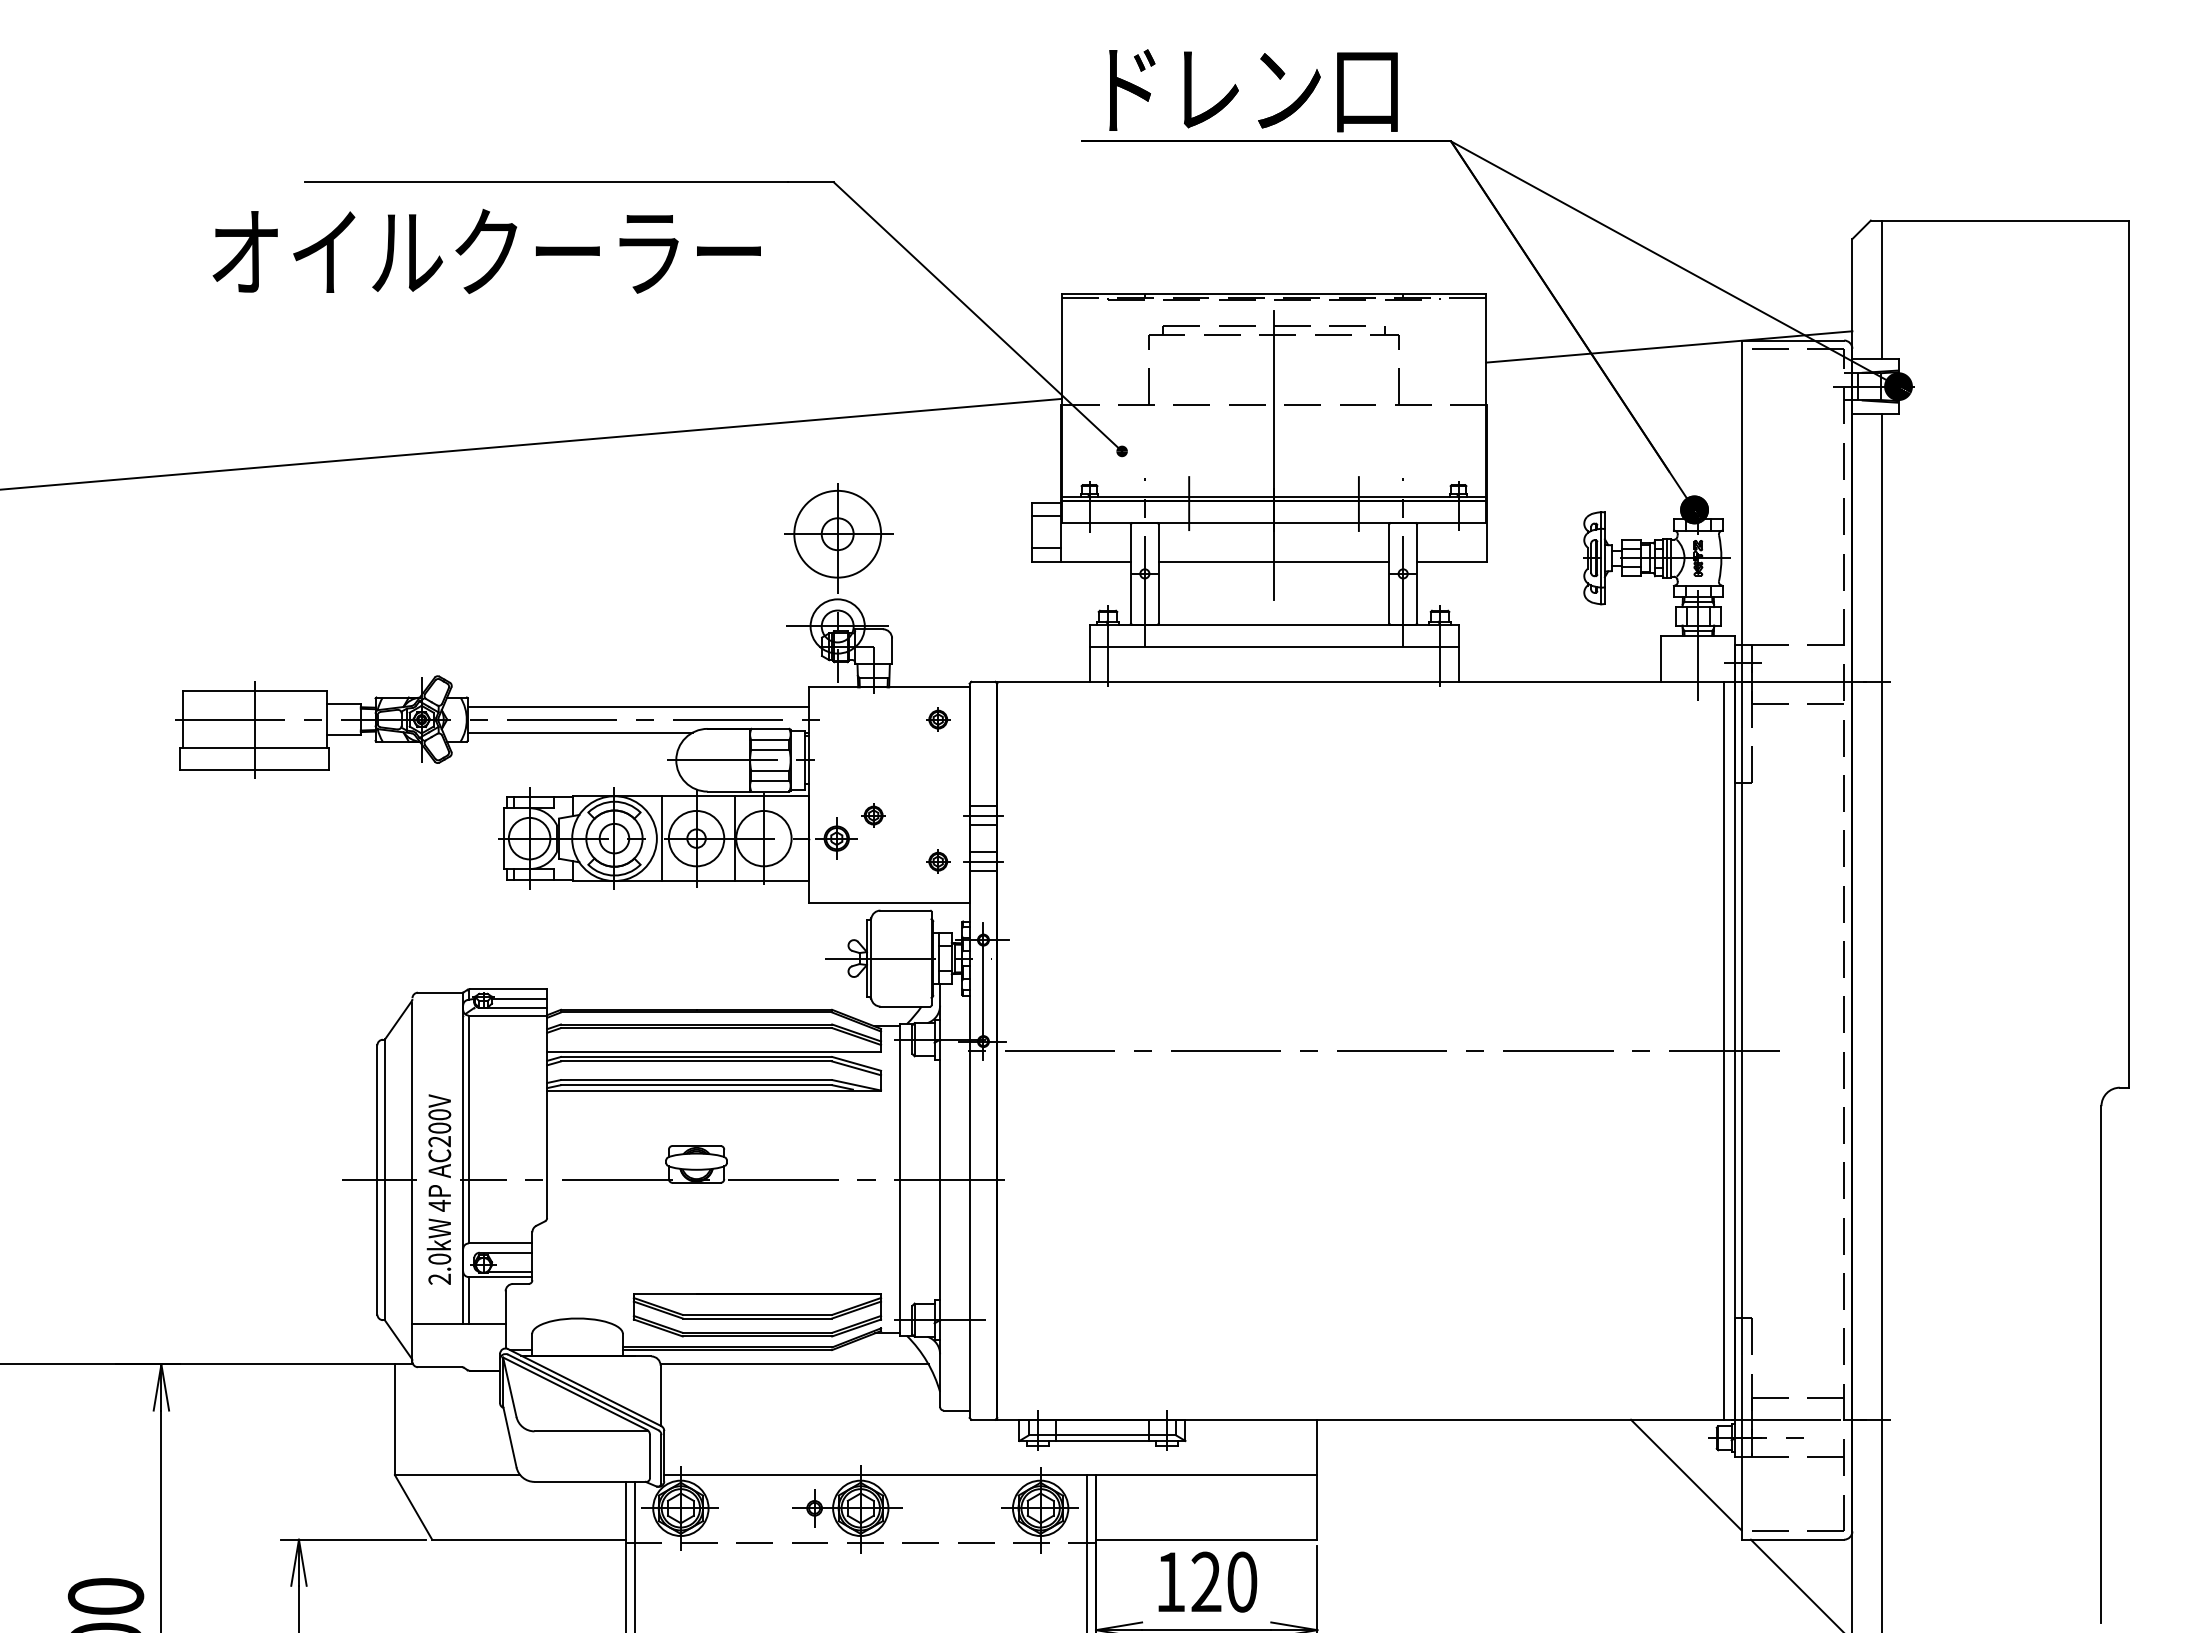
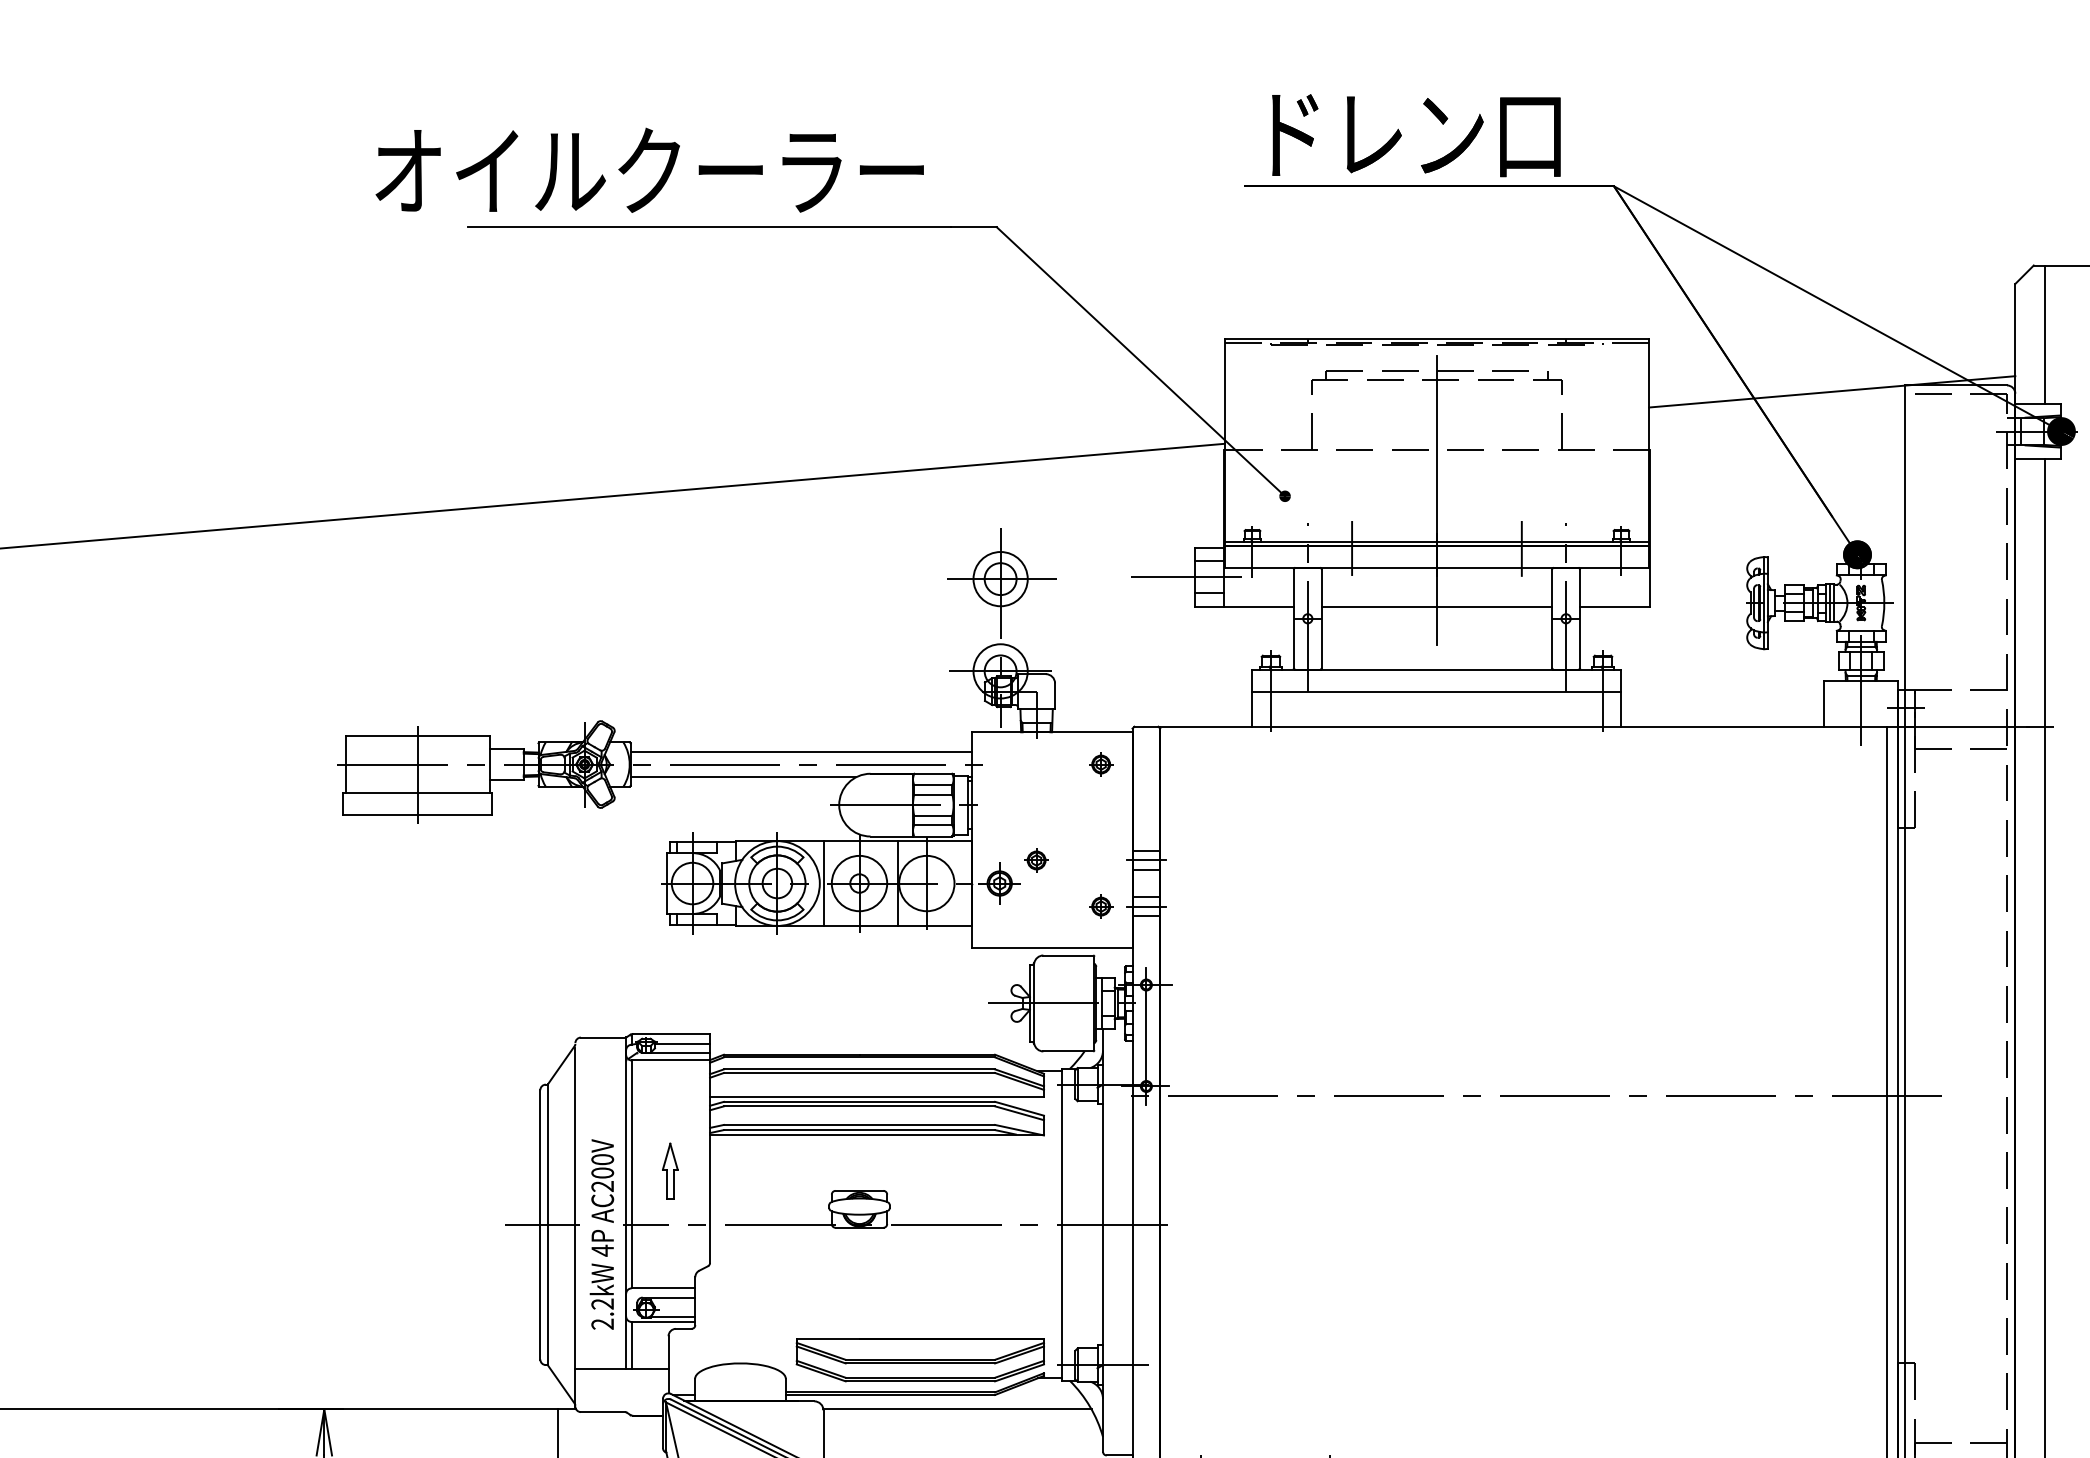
text: (486, 251) -> (649, 170), moved
line: (1025, 532) -> (1188, 577), added
circle: (837, 534) -> (1000, 579), size x0.62
part: (507, 1125) -> (670, 1170), added
text: (439, 1258) -> (602, 1303), 2.0kW -> 2.2kW

